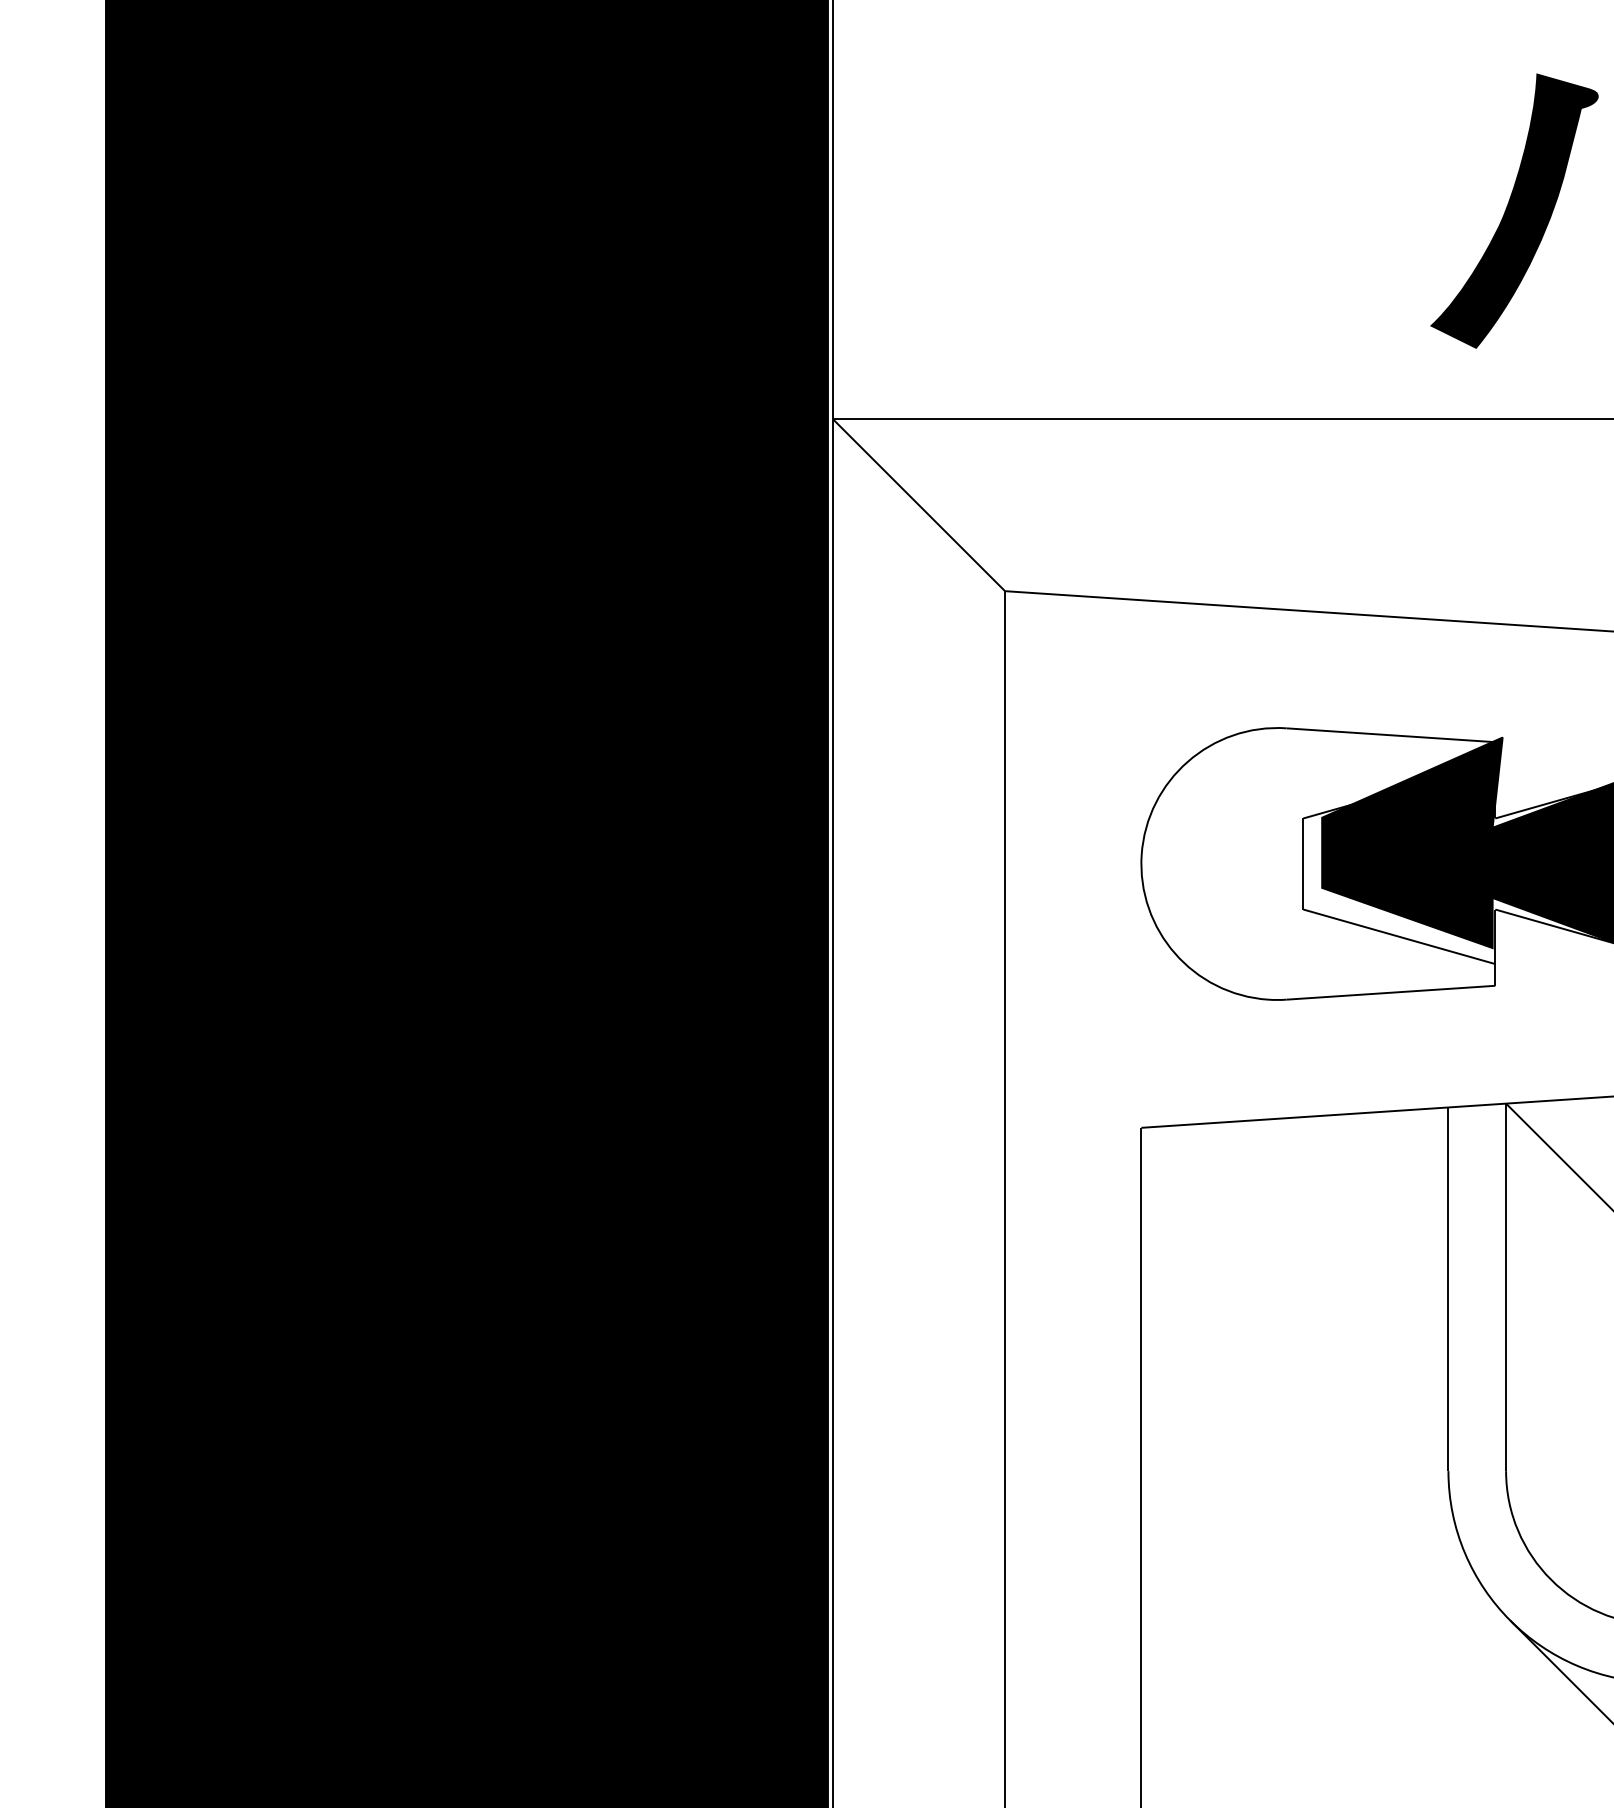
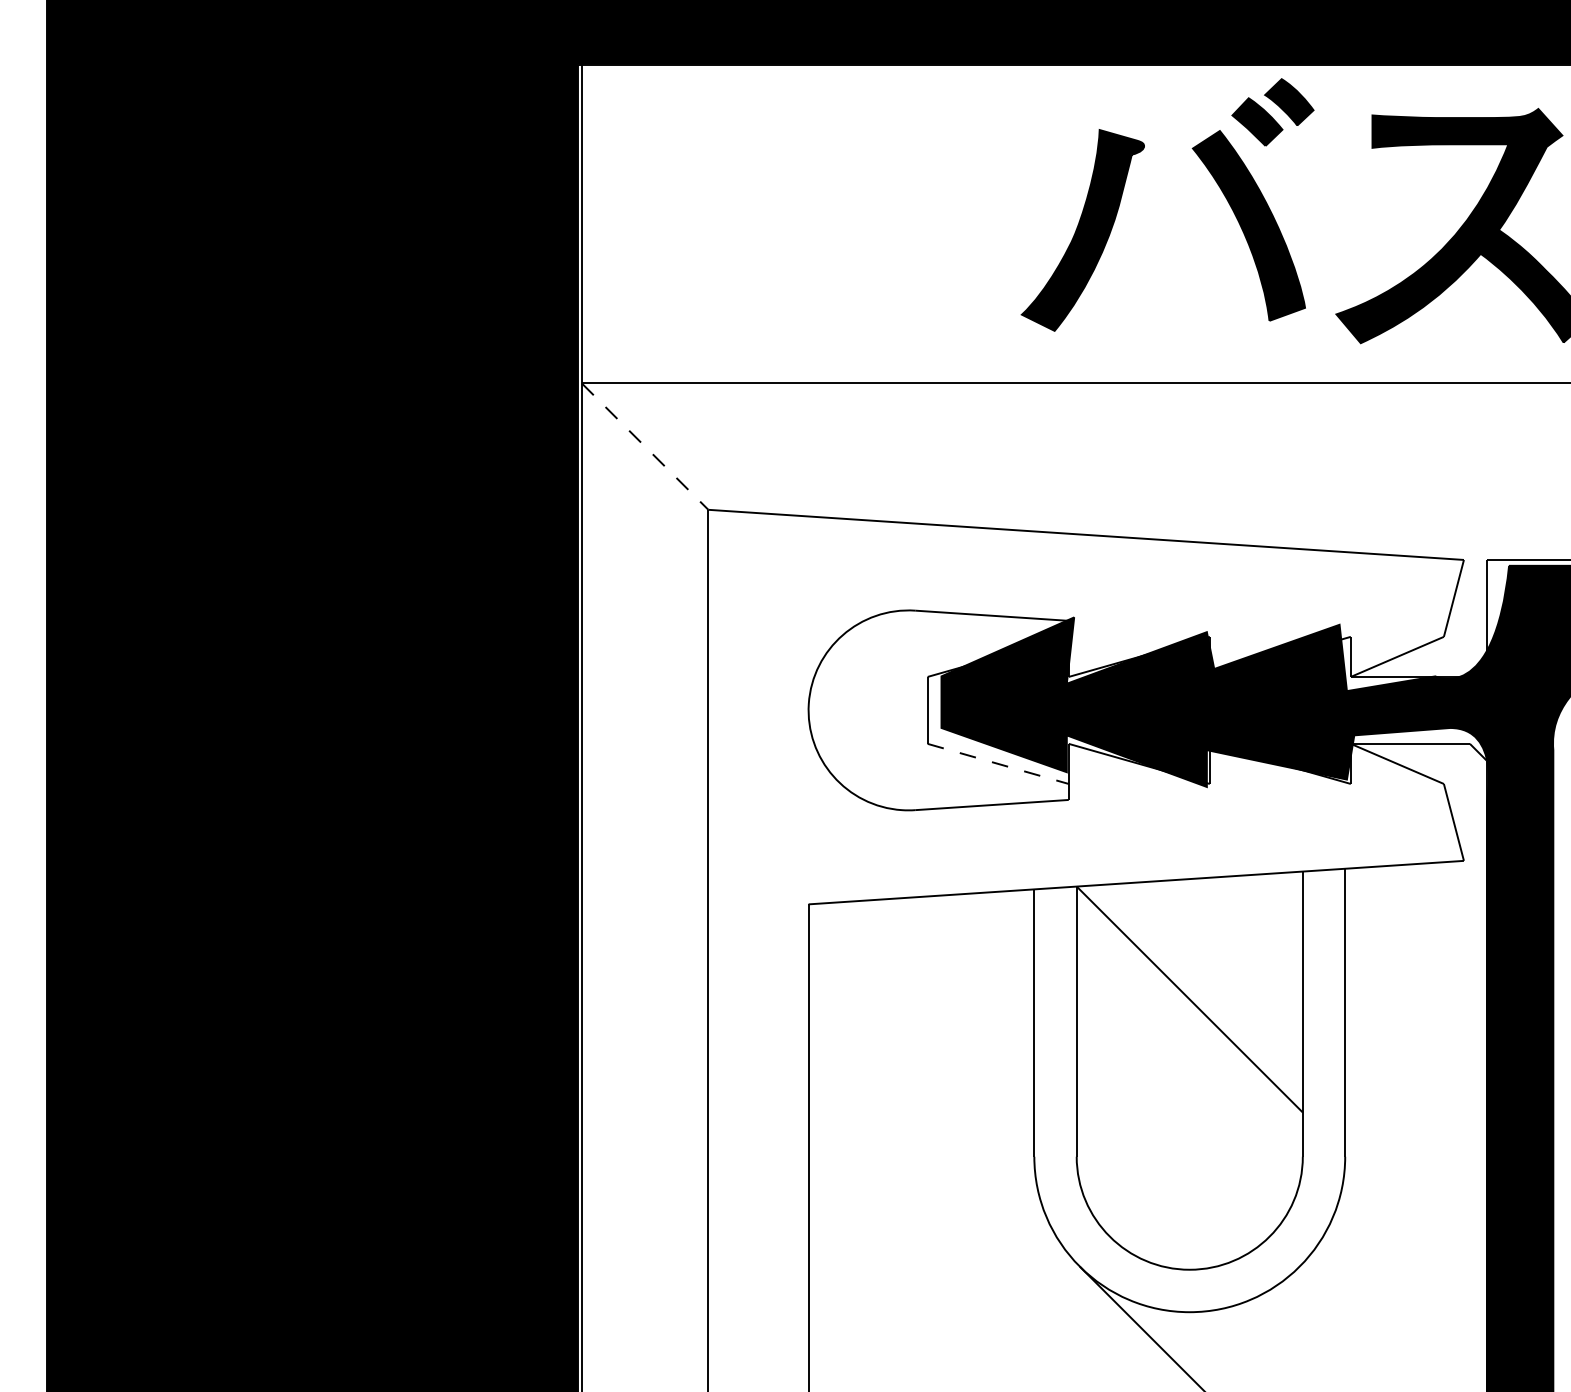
line: (919, 505) -> (645, 446), solid -> dashed
line: (1399, 937) -> (998, 764), solid -> dashed

